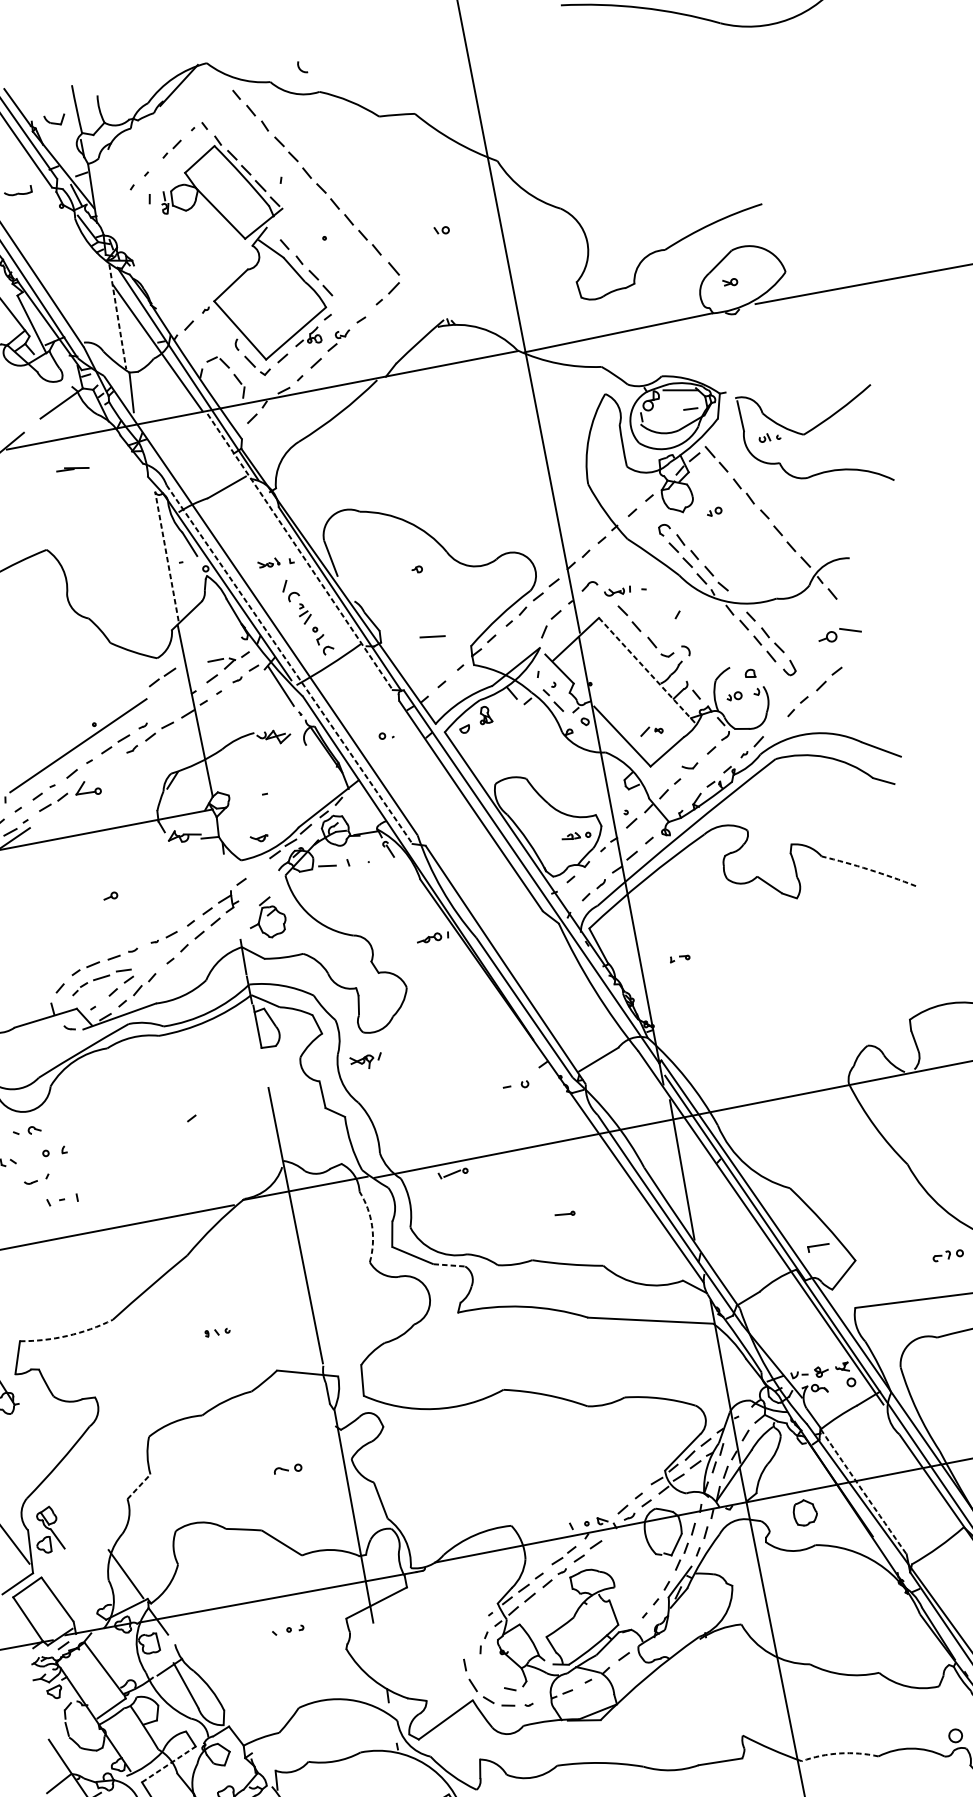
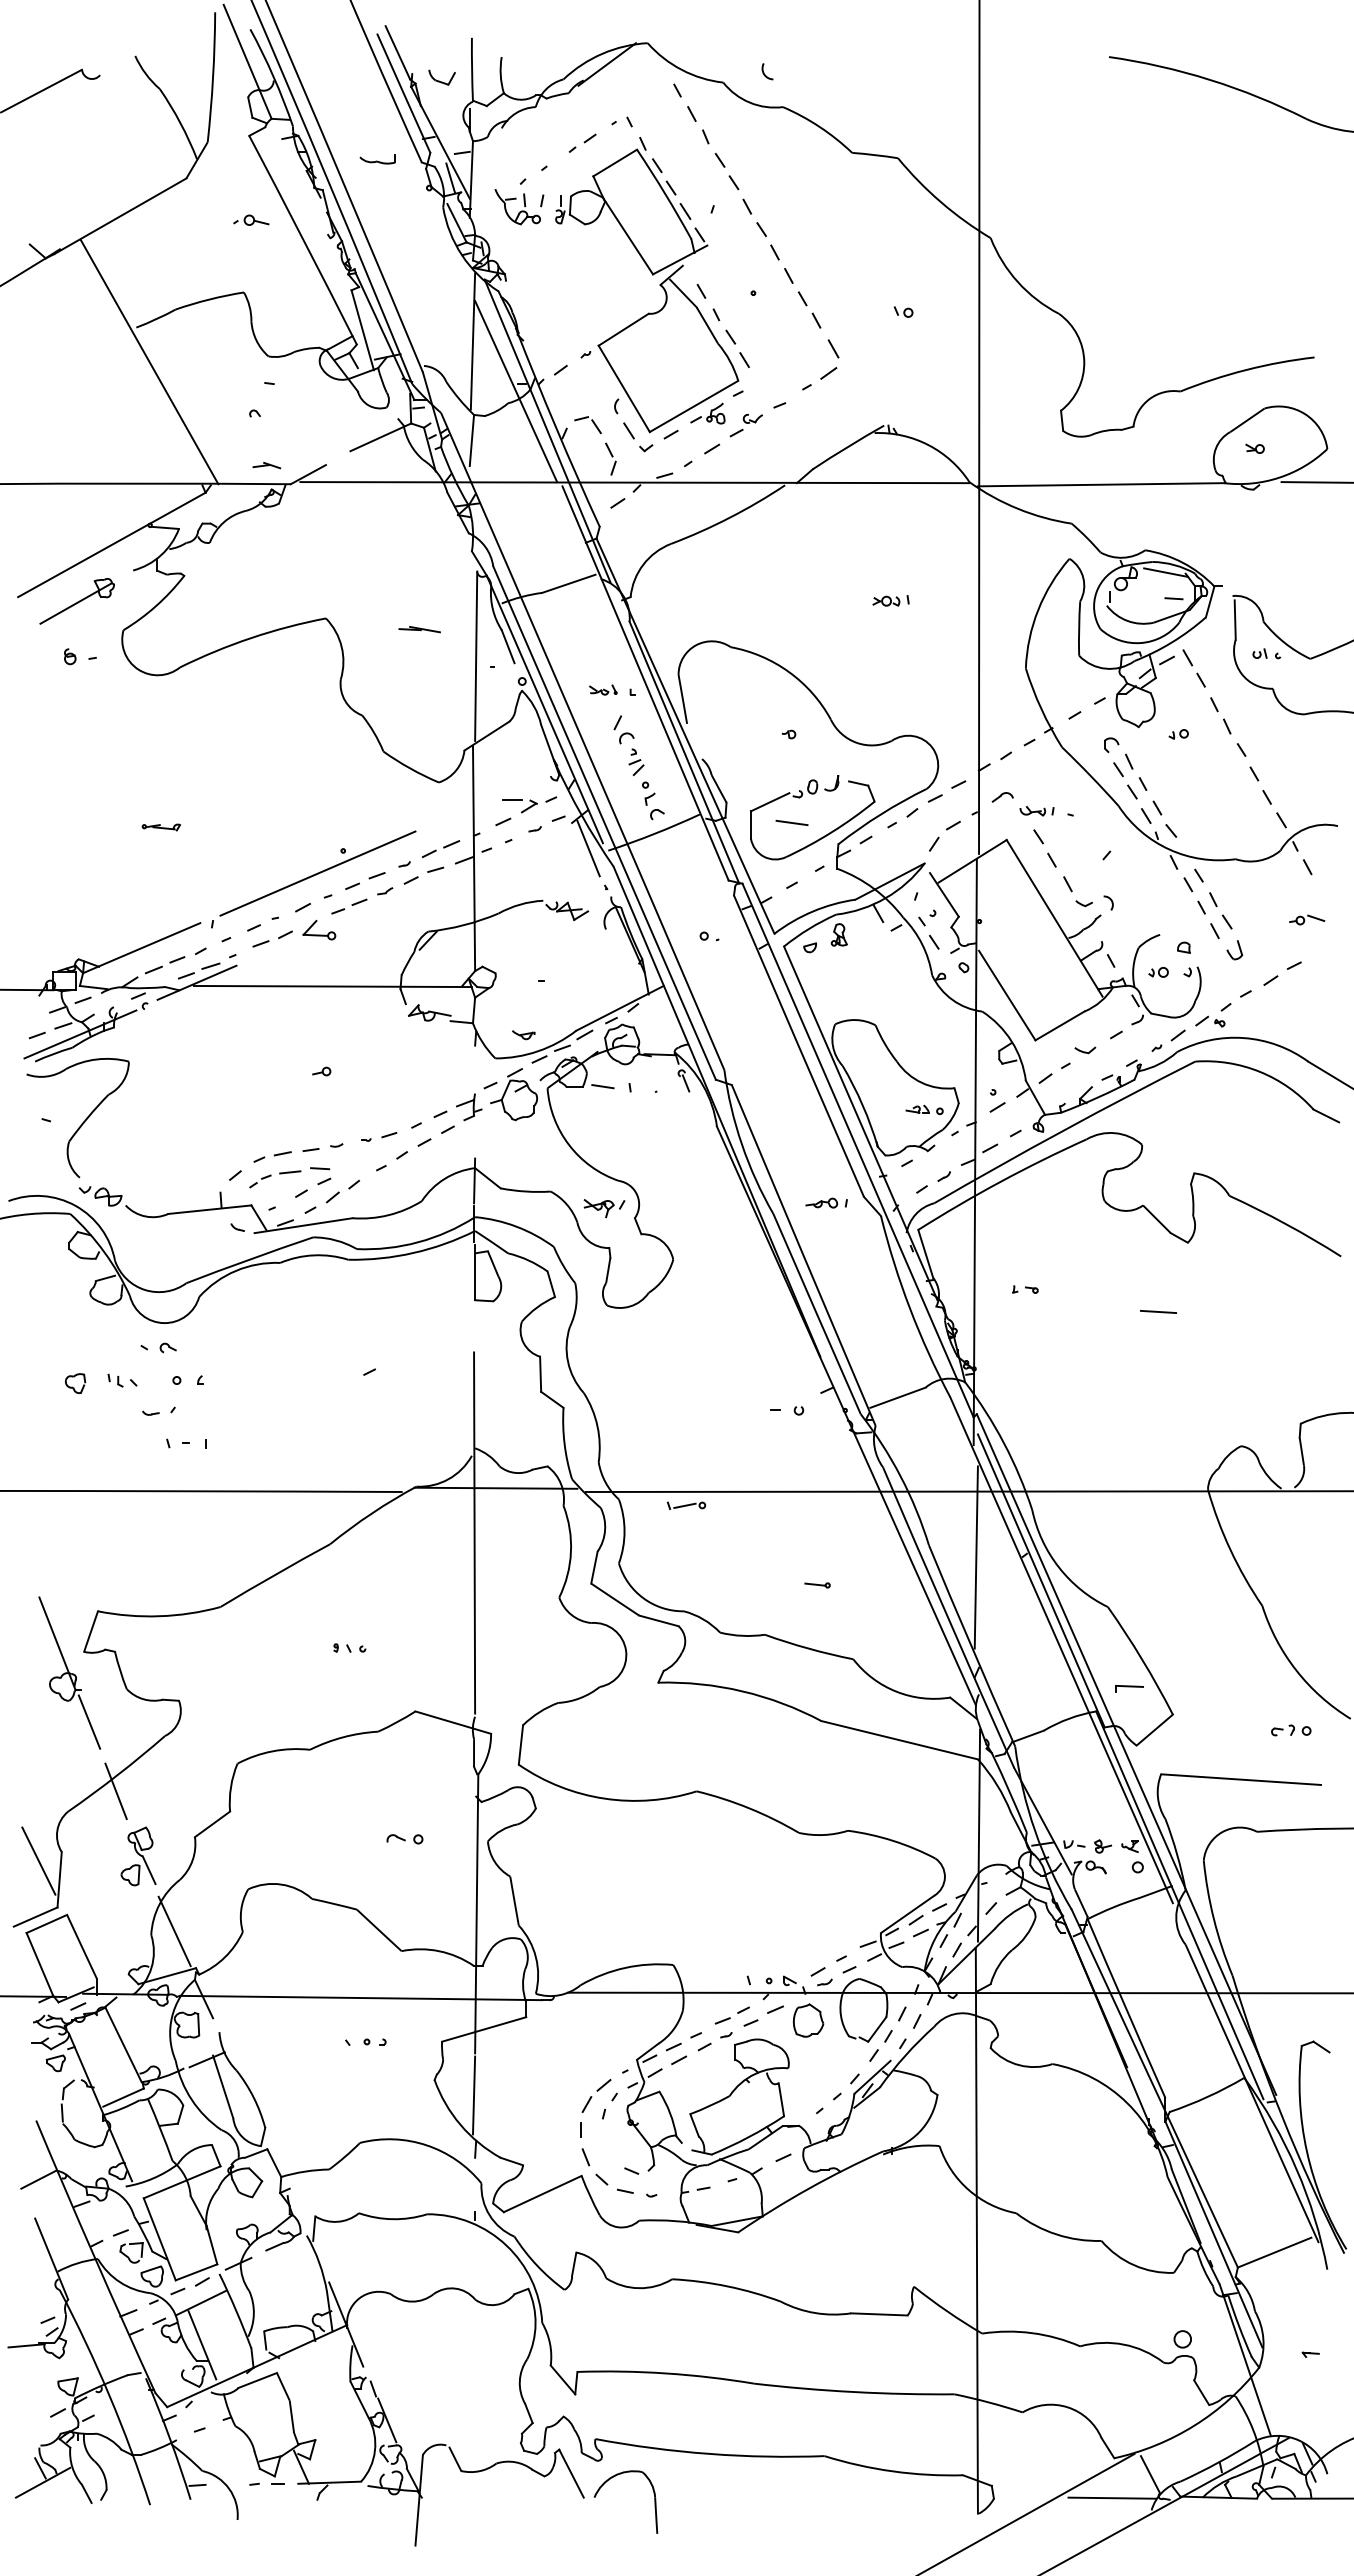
part: (131, 207) -> (517, 207), added
line: (117, 316) -> (472, 341), dashed -> solid
part: (474, 452) -> (890, 600), added
part: (72, 468) -> (419, 629), moved
line: (300, 552) -> (645, 683), dashed -> solid
line: (167, 556) -> (476, 656), dashed -> solid
part: (840, 633) -> (1307, 919), size x0.62
part: (457, 642) -> (822, 836), added
line: (289, 664) -> (604, 822), dashed -> solid
line: (647, 670) -> (1054, 918), dashed -> solid
part: (162, 677) -> (440, 849), moved
part: (651, 730) -> (1210, 1021), moved
part: (107, 766) -> (349, 906), added
arc: (869, 869) -> (1286, 1224), dashed -> solid
part: (267, 917) -> (514, 1094), moved
part: (432, 937) -> (826, 1202), moved
line: (784, 955) -> (1158, 1311), added
part: (366, 1061) -> (604, 1208), moved
arc: (371, 1226) -> (570, 1552), dashed -> solid
line: (449, 1265) -> (659, 1621), dashed -> solid
arc: (67, 1336) -> (159, 1616), dashed -> solid
line: (29, 1426) -> (89, 1721), added
line: (60, 1476) -> (115, 1791), added
line: (138, 1486) -> (212, 1824), dashed -> solid
arc: (863, 1491) -> (1126, 2008), dashed -> solid
part: (805, 1512) -> (808, 2020), moved
part: (47, 1530) -> (138, 1856), moved
part: (472, 1636) -> (596, 2095), added
line: (378, 1654) -> (473, 2095), added
arc: (840, 1753) -> (1032, 2333), dashed -> solid
line: (169, 1764) -> (182, 2182), dashed -> solid

